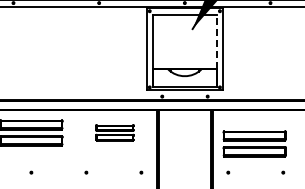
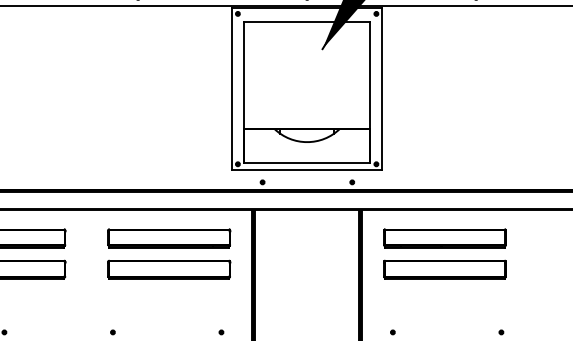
line: (216, 41) -> (369, 73), dashed -> solid
part: (114, 132) -> (168, 253), size x1.67
part: (254, 143) -> (444, 253), moved

